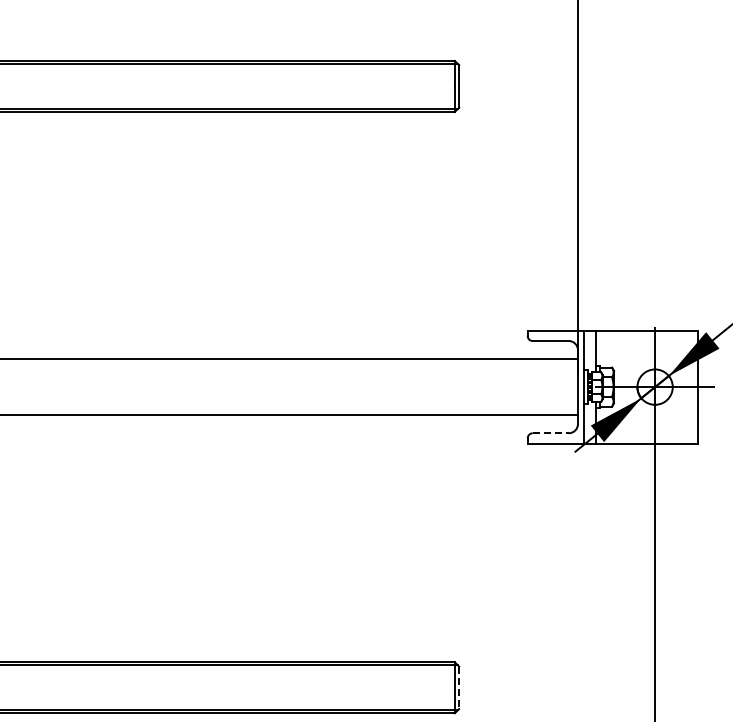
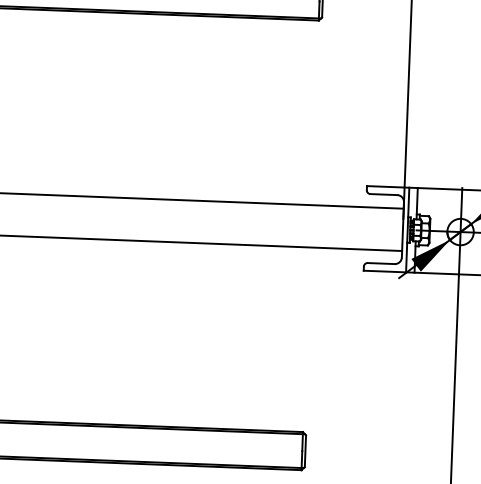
line: (551, 433) -> (381, 263), dashed -> solid
line: (459, 688) -> (305, 451), dashed -> solid

